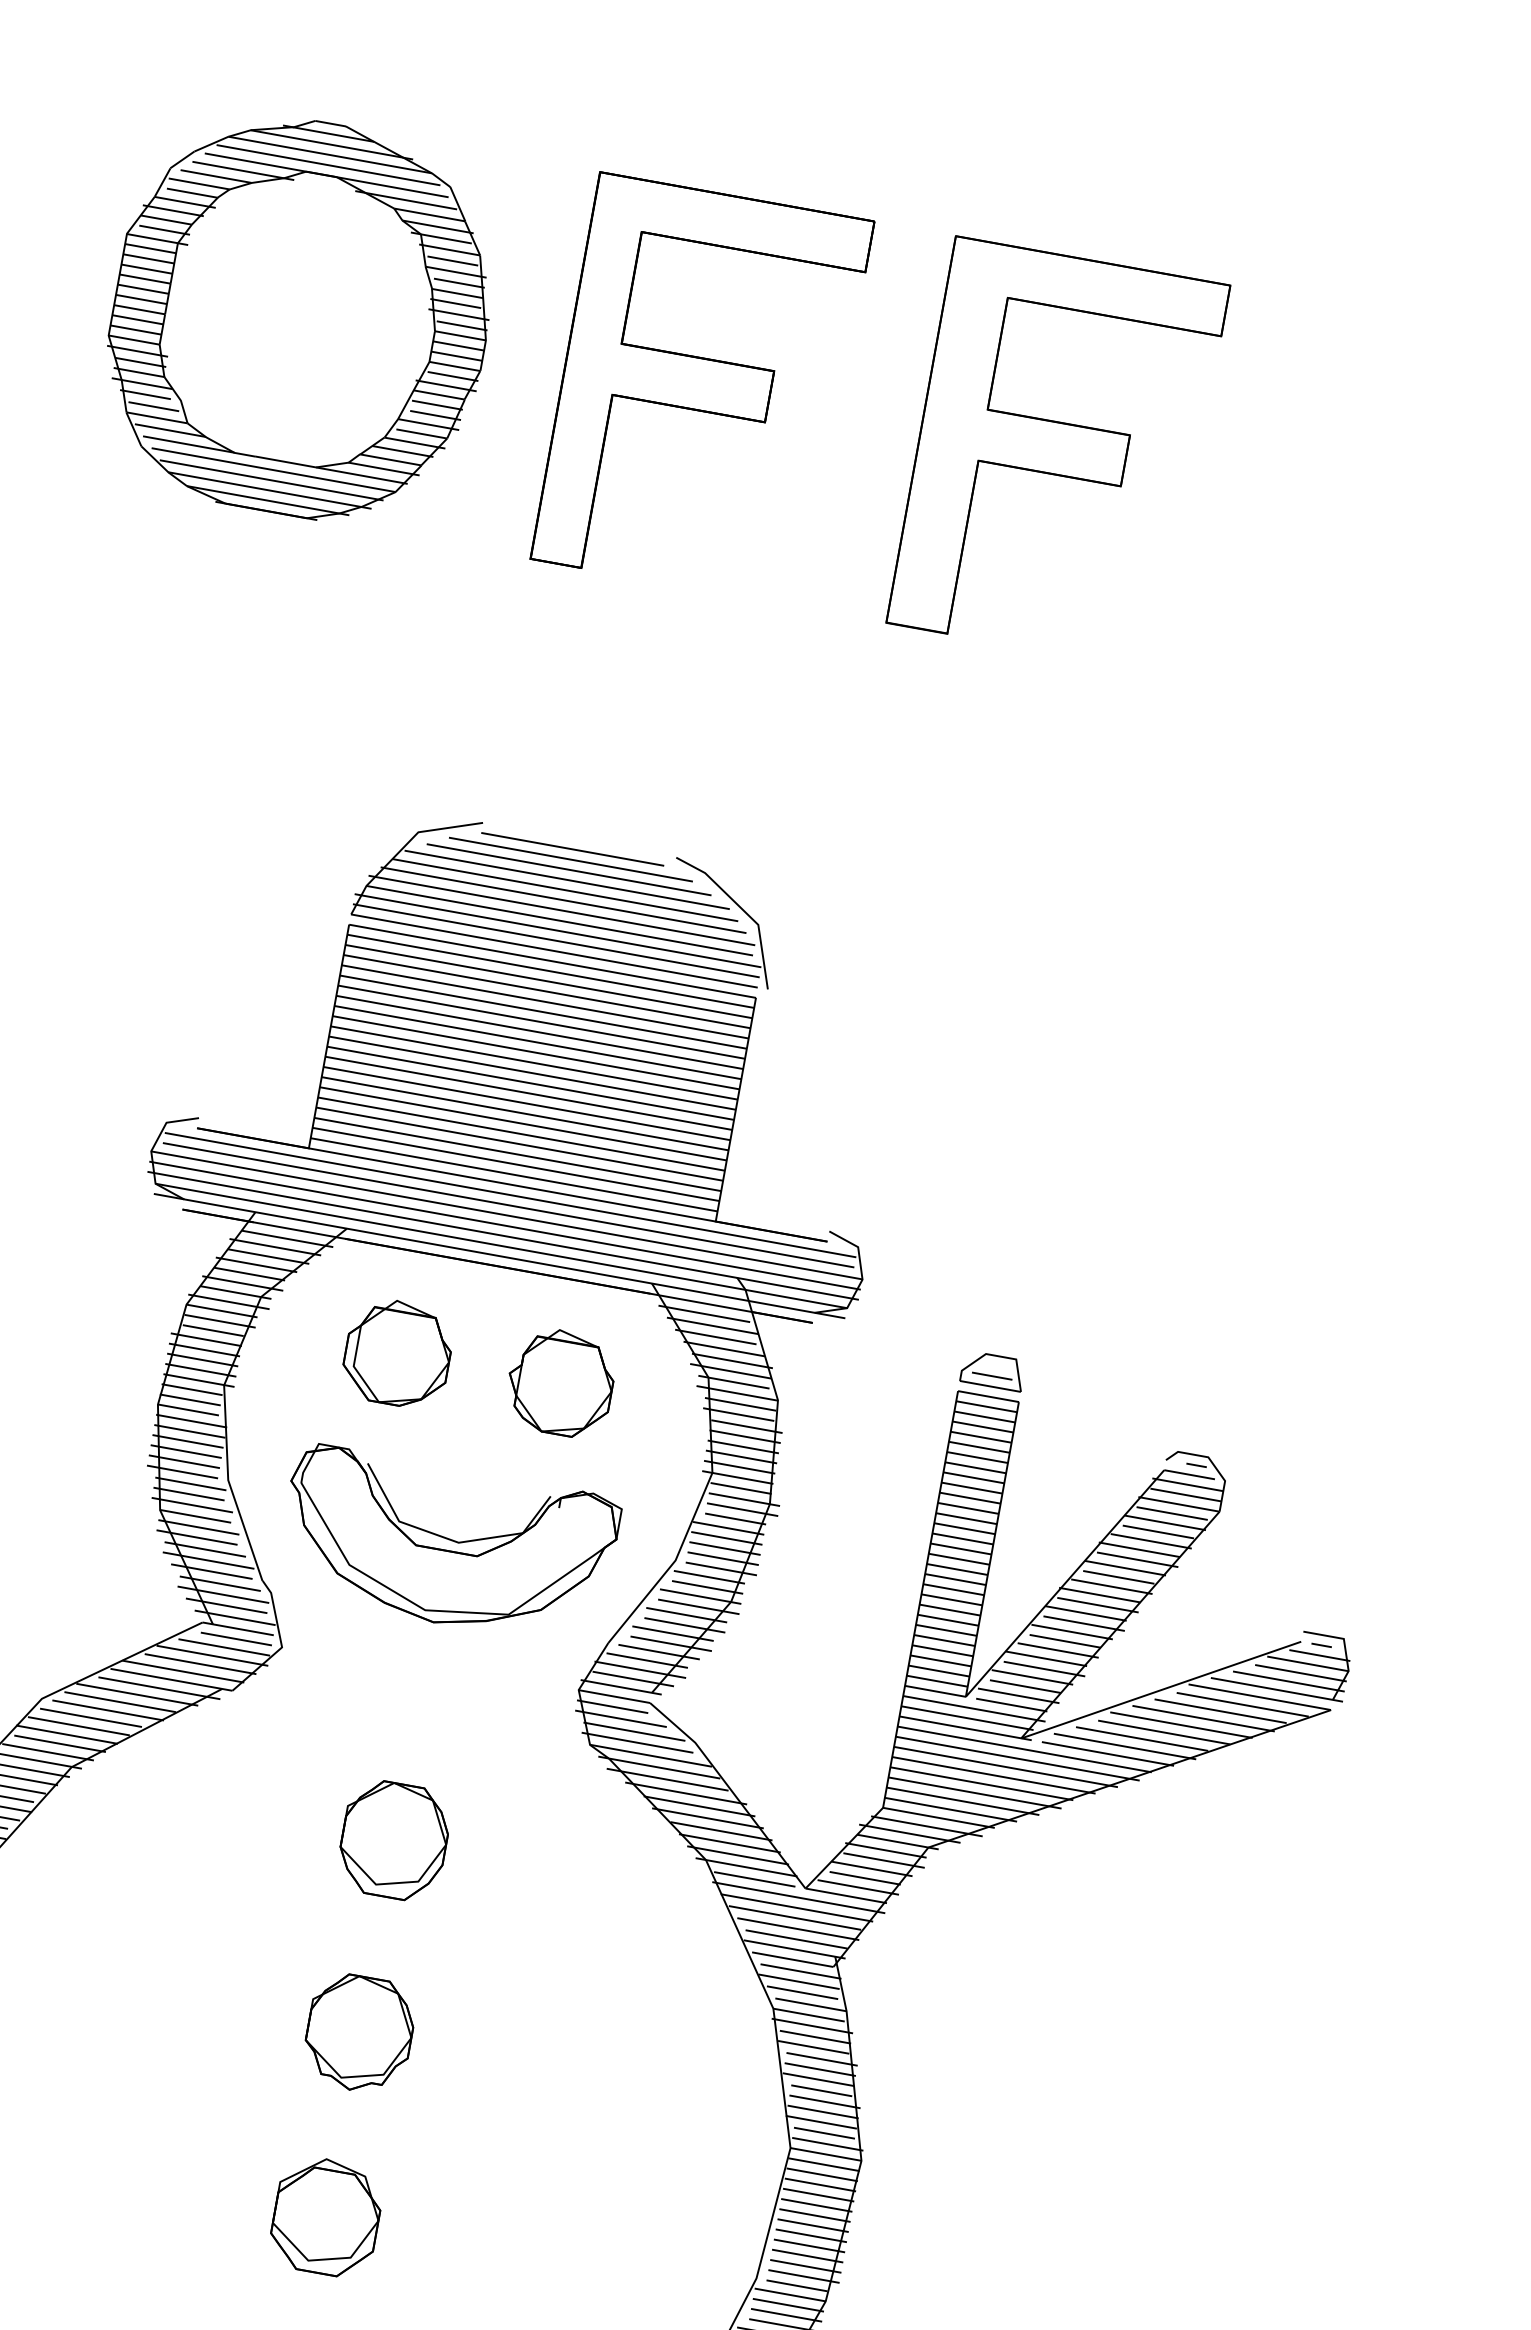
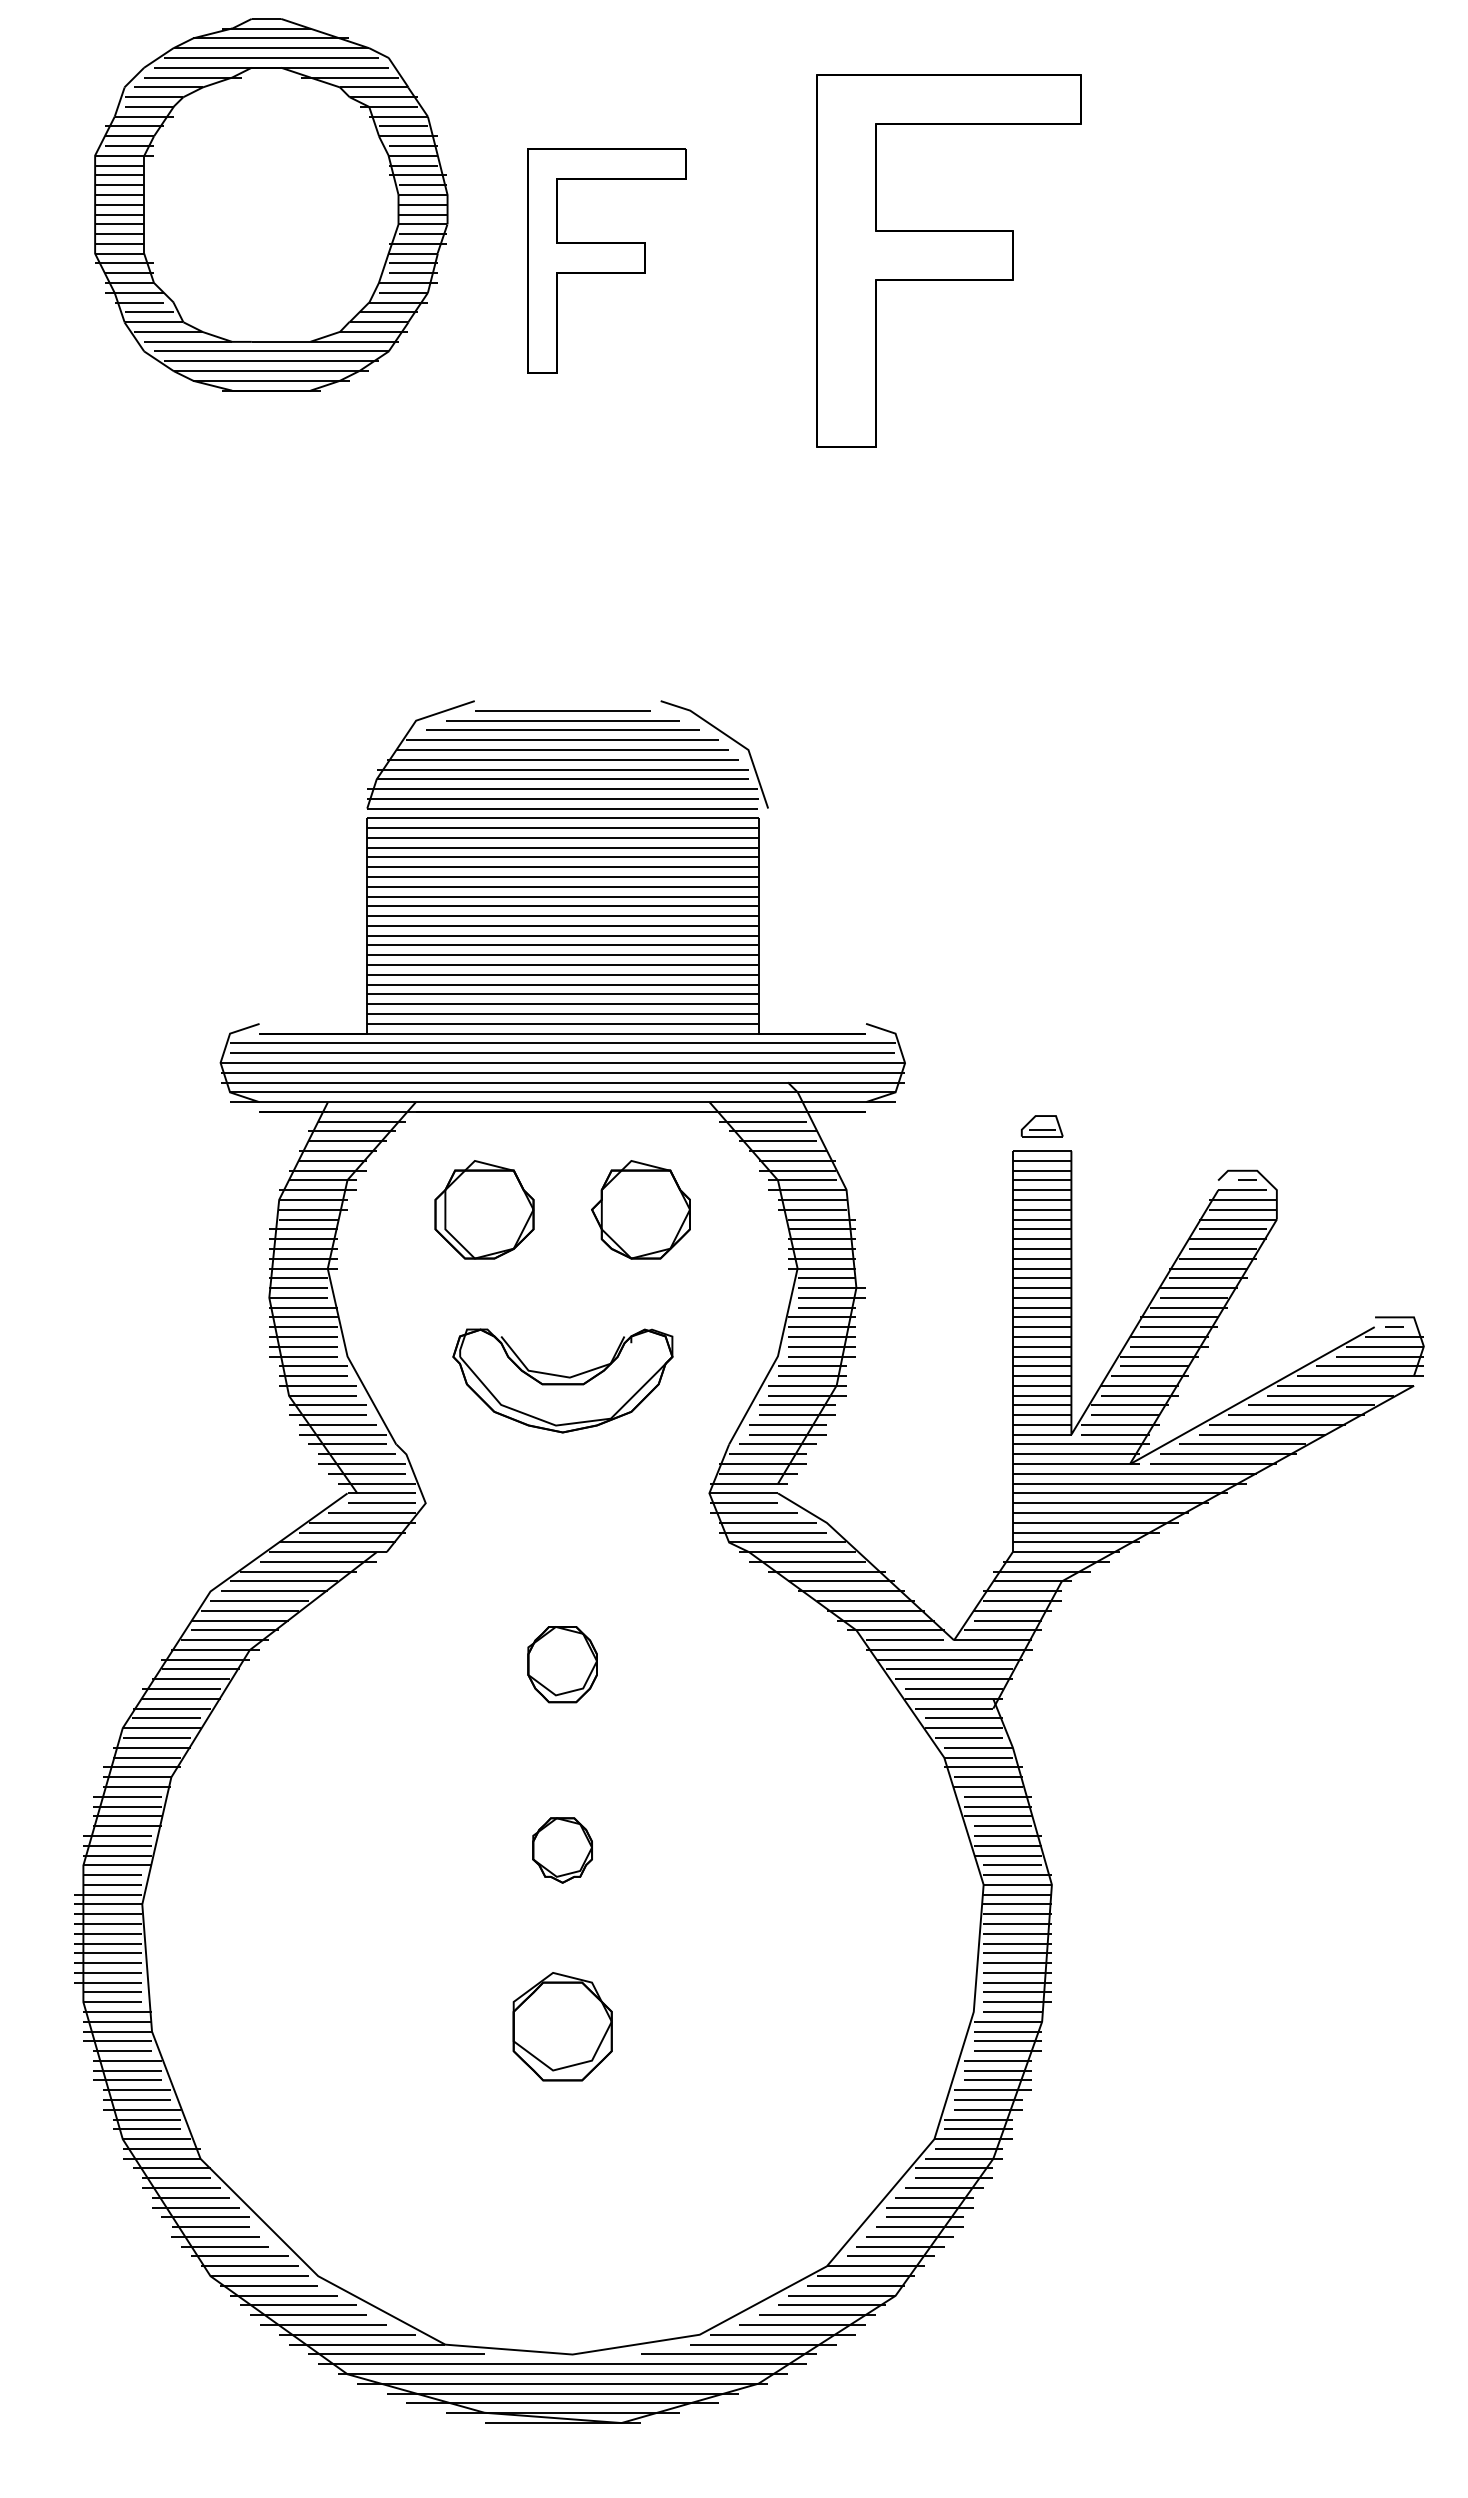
part: (301, 317) -> (271, 204), moved
part: (702, 389) -> (606, 260), size x0.6
part: (993, 1370) -> (1042, 1125), size x0.7
part: (447, 1545) -> (562, 1380), size x0.7
part: (394, 1840) -> (562, 1664), size x0.7
part: (359, 2033) -> (562, 1850), size x0.6

